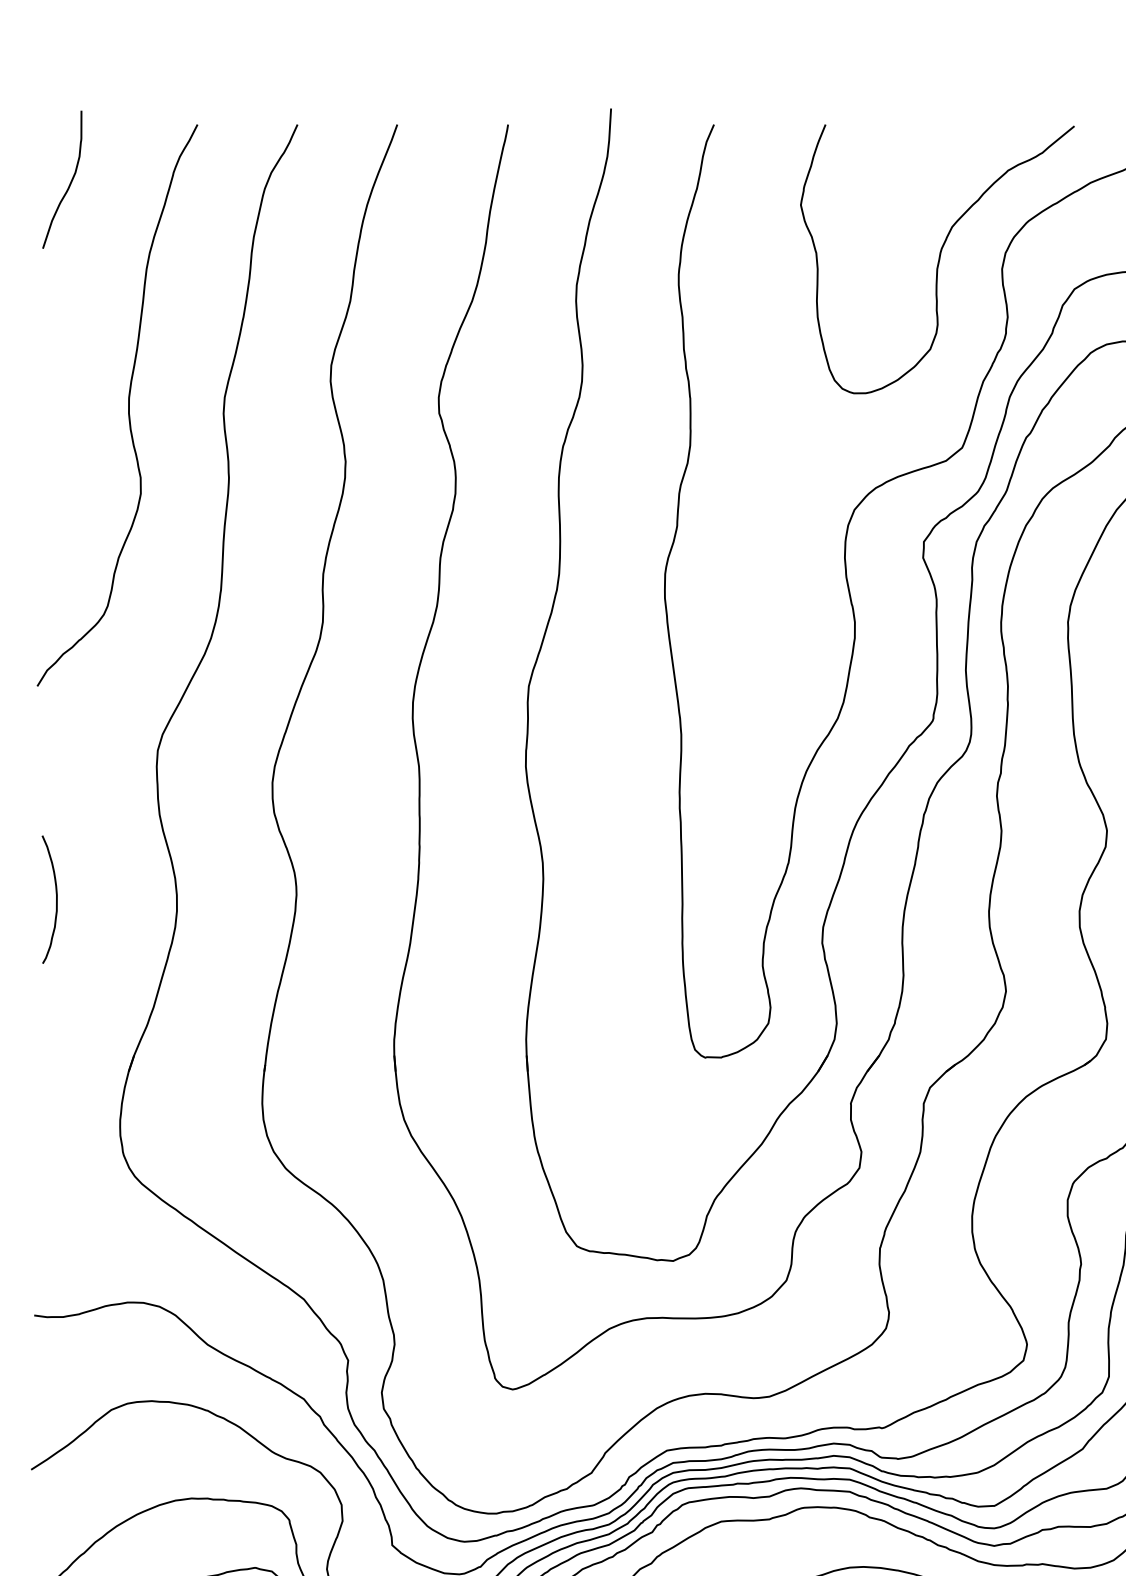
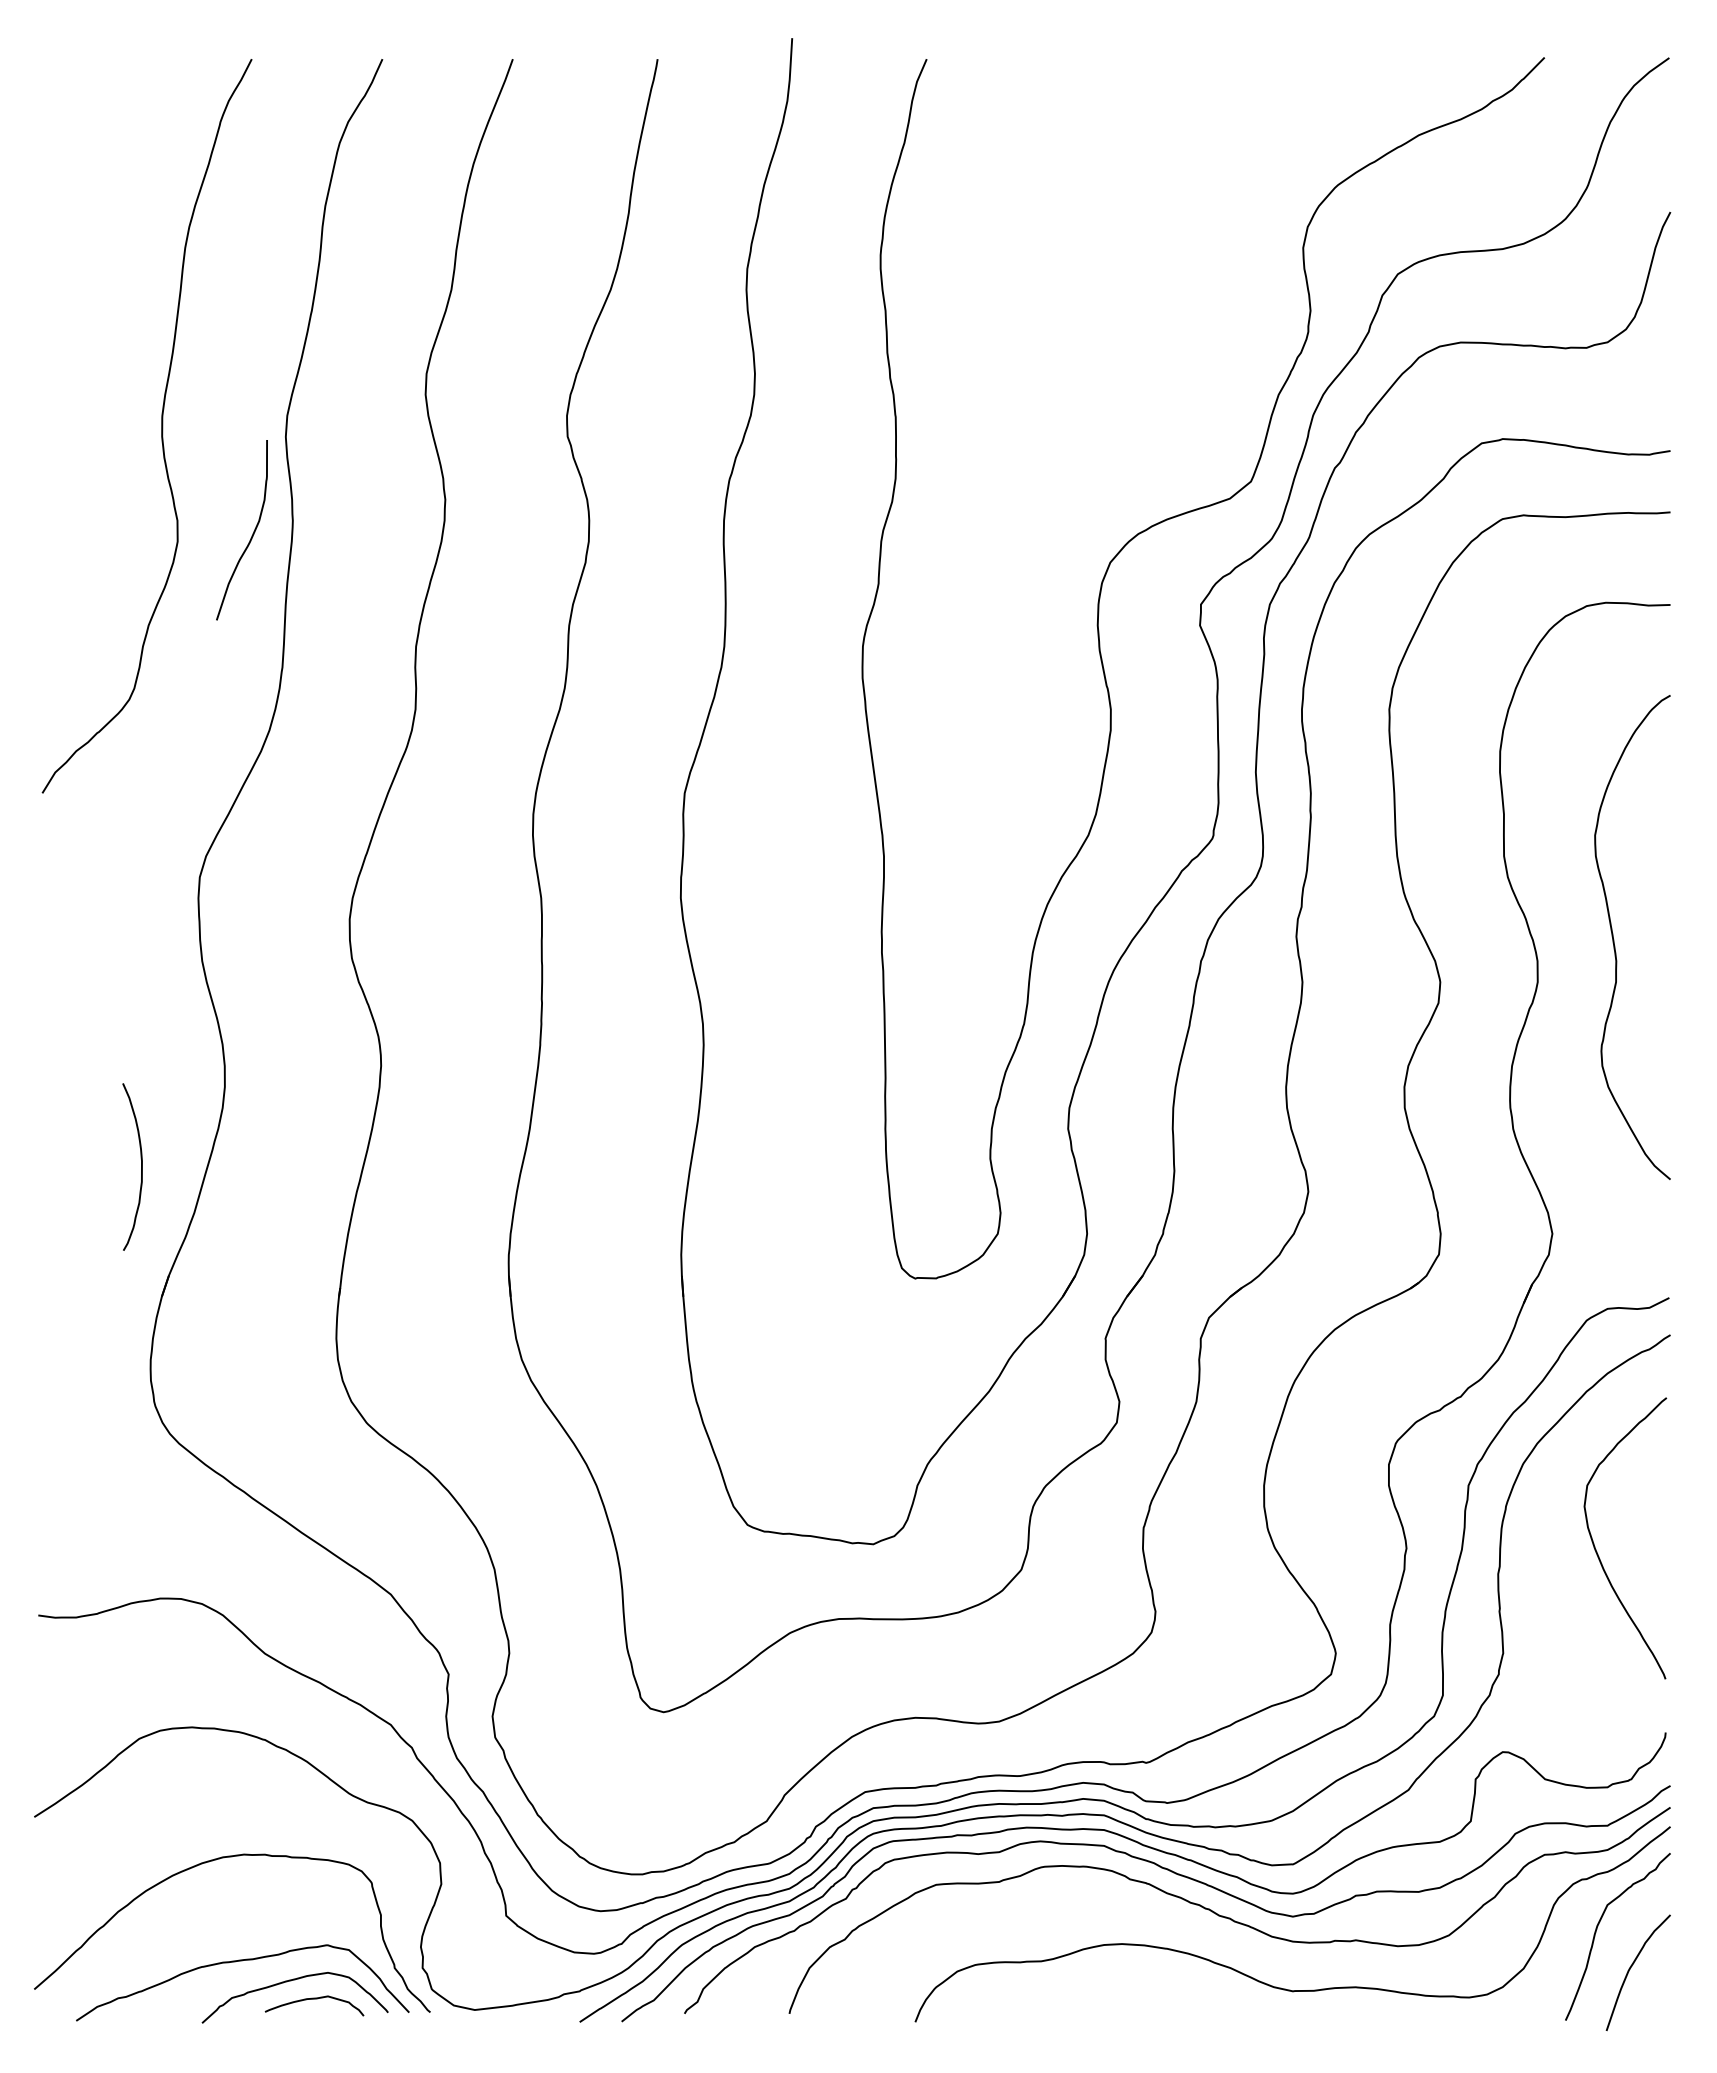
curve: (69, 183) -> (251, 535), moved
curve: (938, 259) -> (1220, 235), removed
curve: (56, 899) -> (141, 1166), moved

